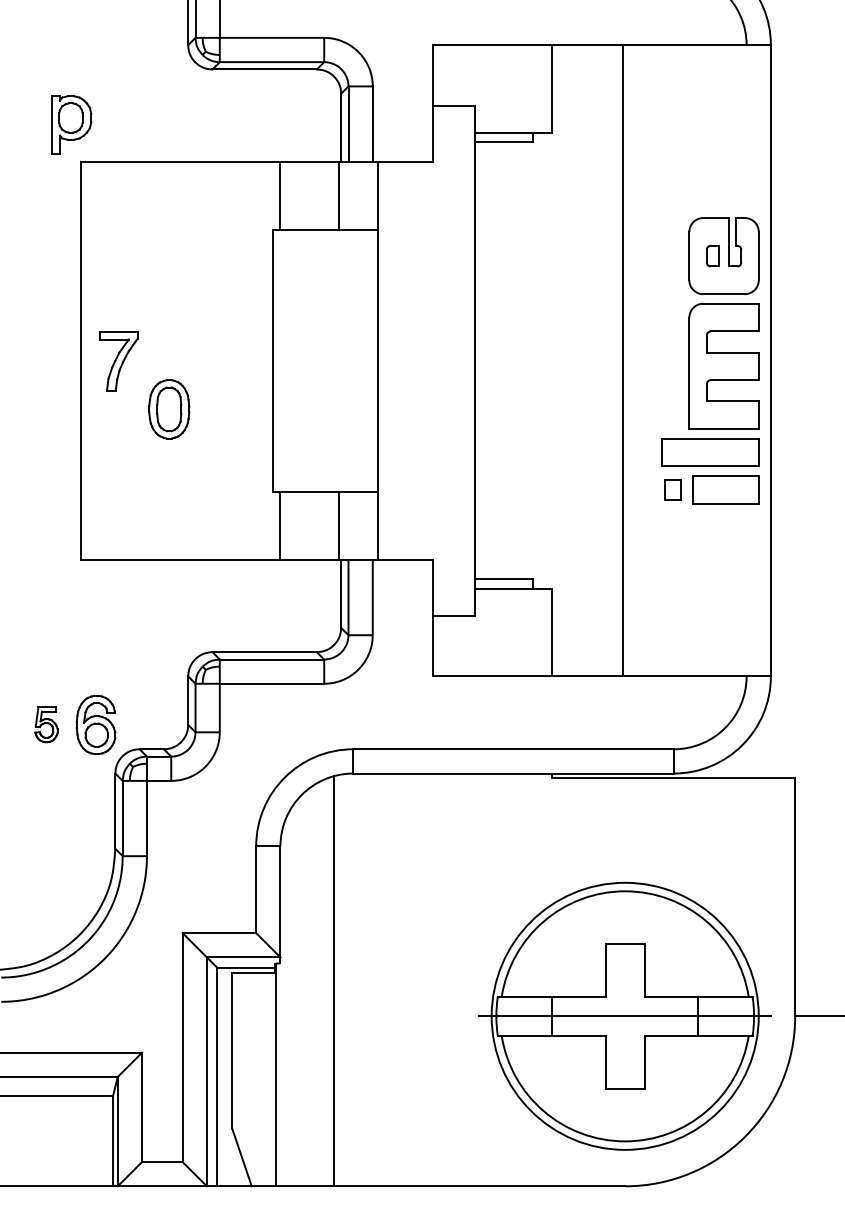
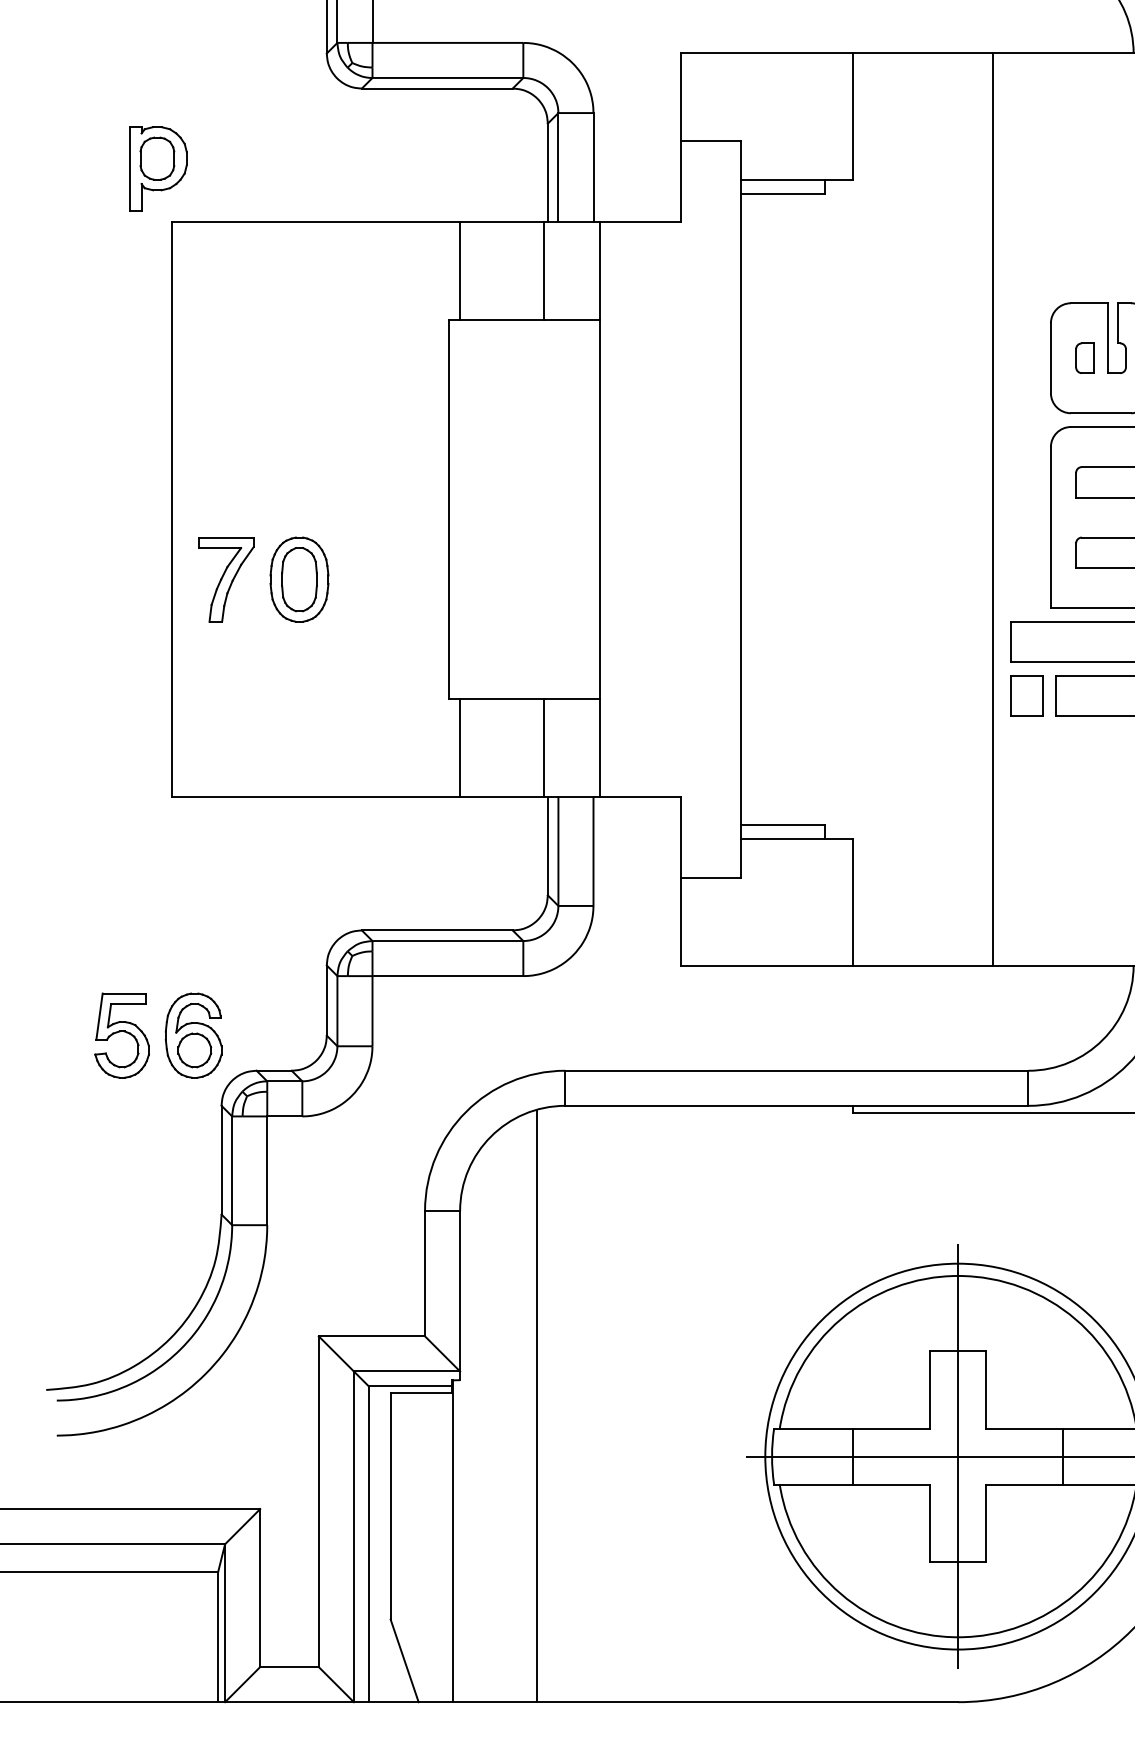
line: (622, 360) -> (993, 509), moved
part: (118, 361) -> (226, 579), moved
part: (672, 489) -> (1026, 695), size x1.43
part: (46, 724) -> (122, 1034), size x1.67
line: (625, 1016) -> (958, 1456), added

